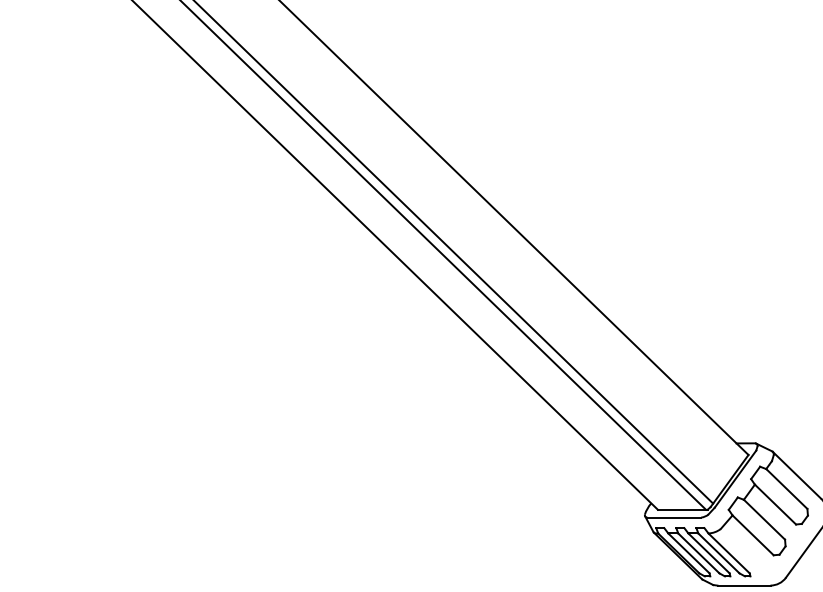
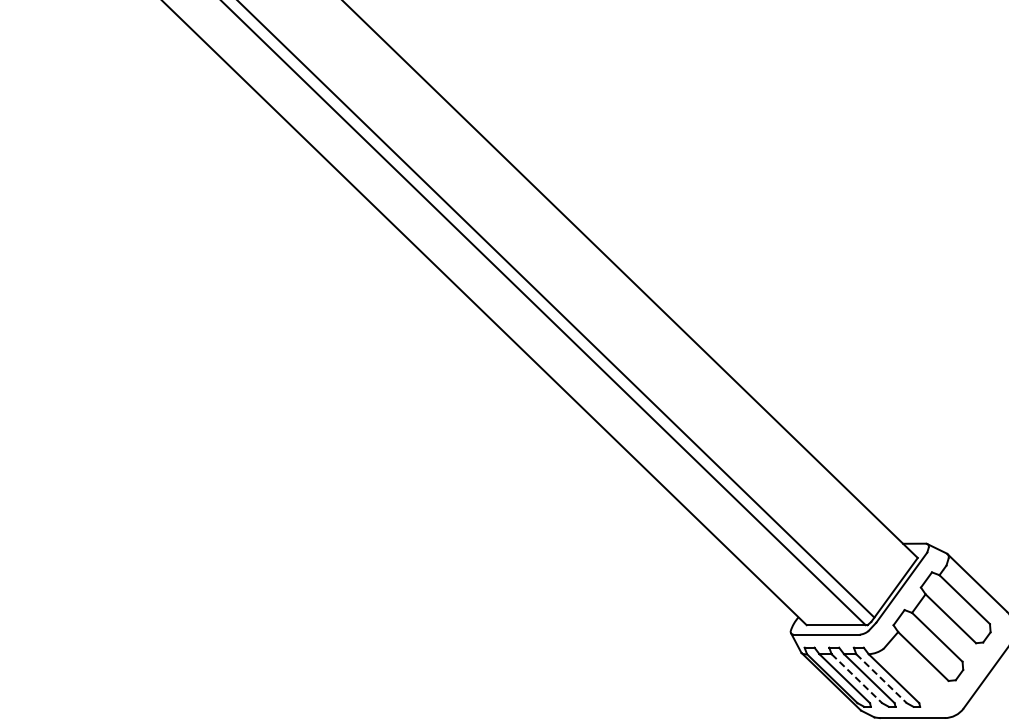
line: (699, 554) -> (857, 679), solid -> dashed
line: (718, 554) -> (881, 679), solid -> dashed

